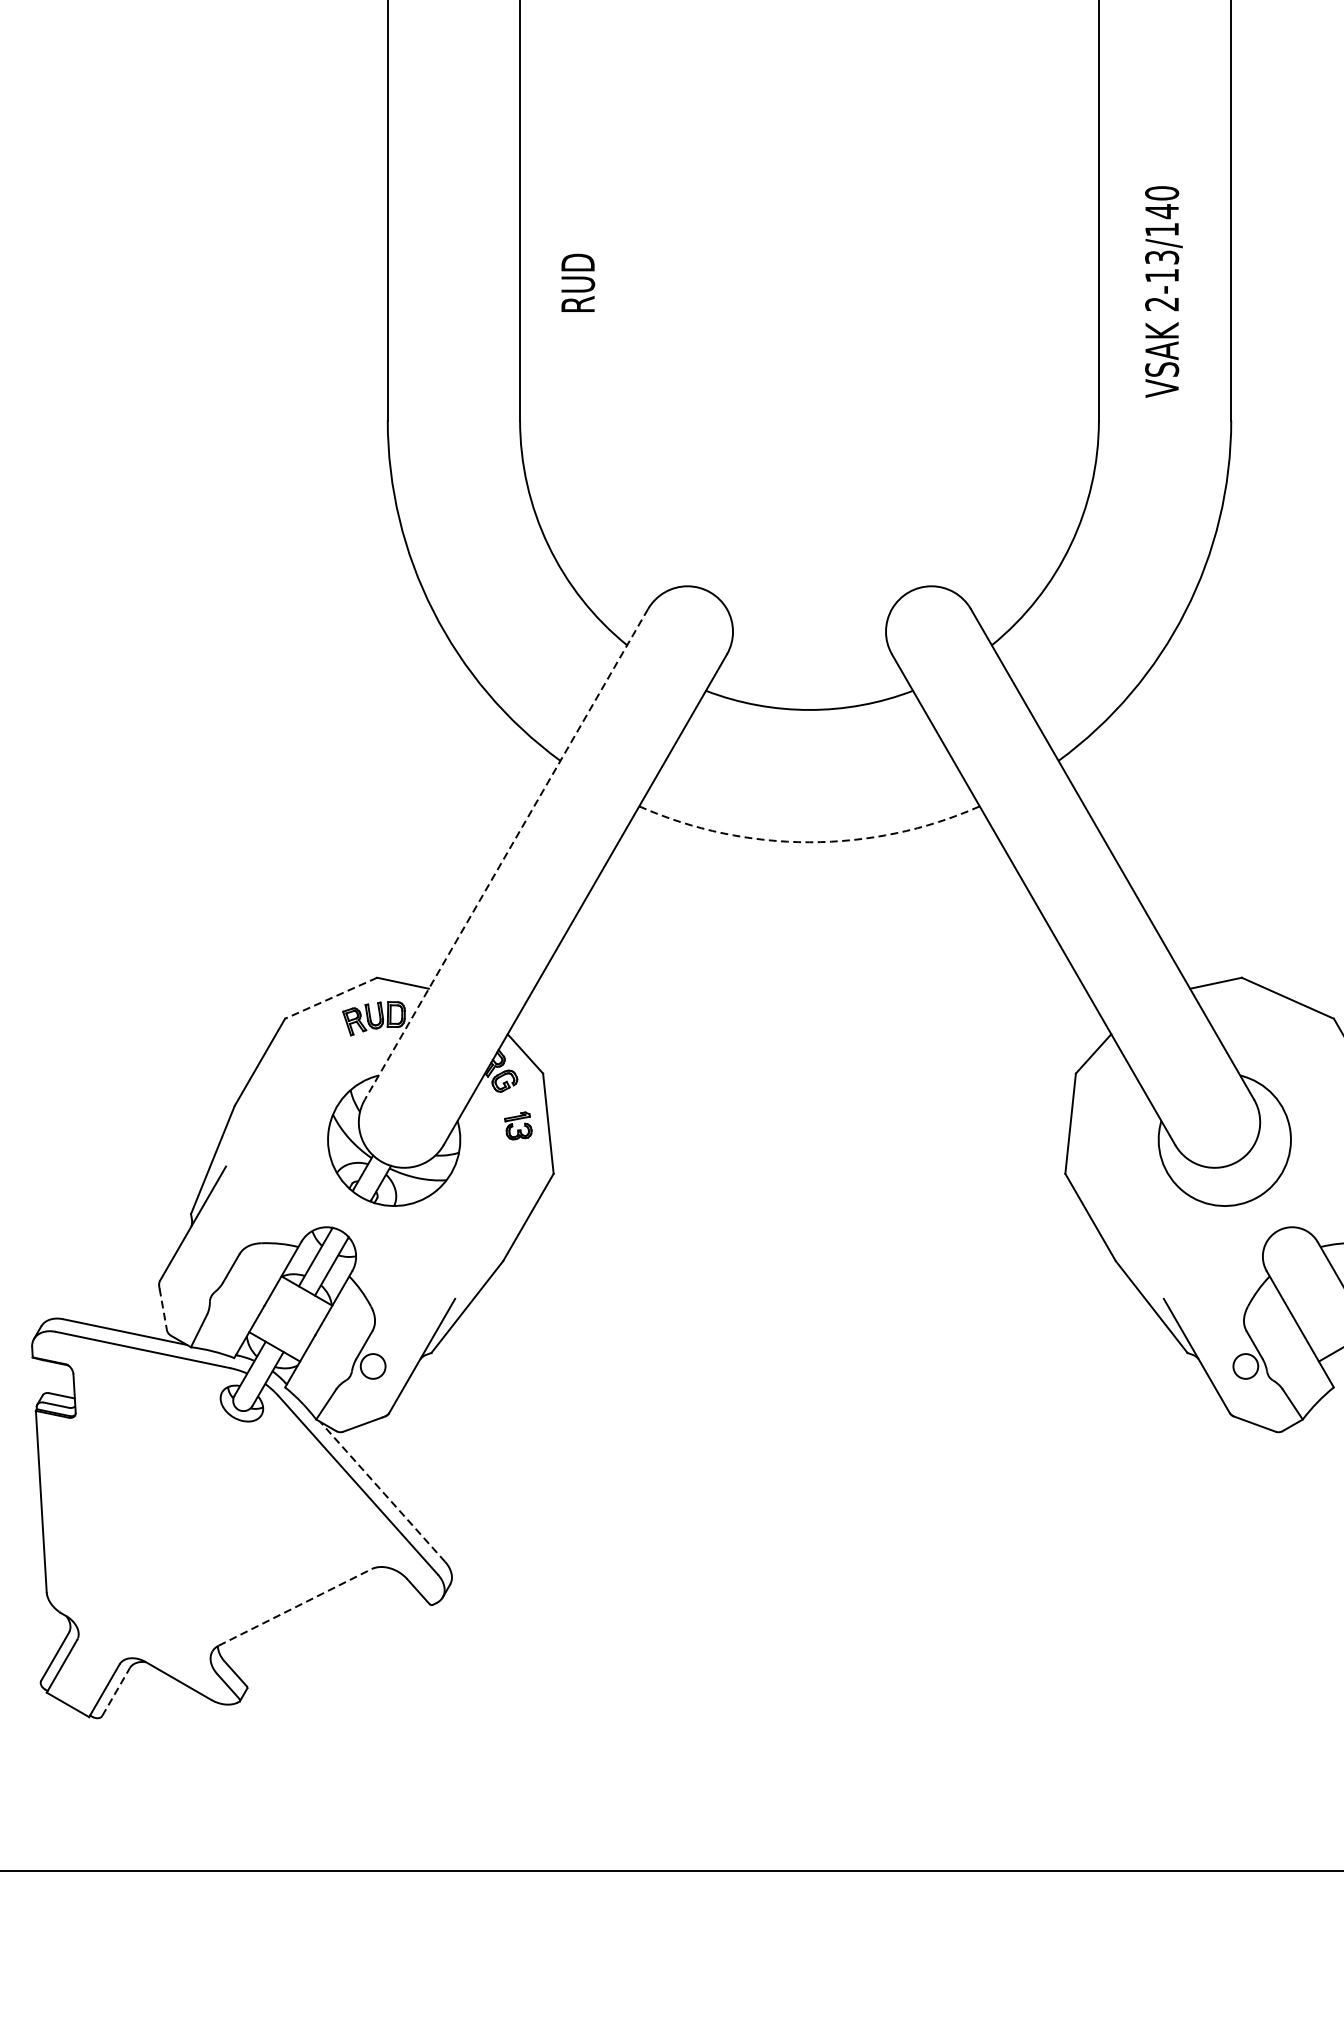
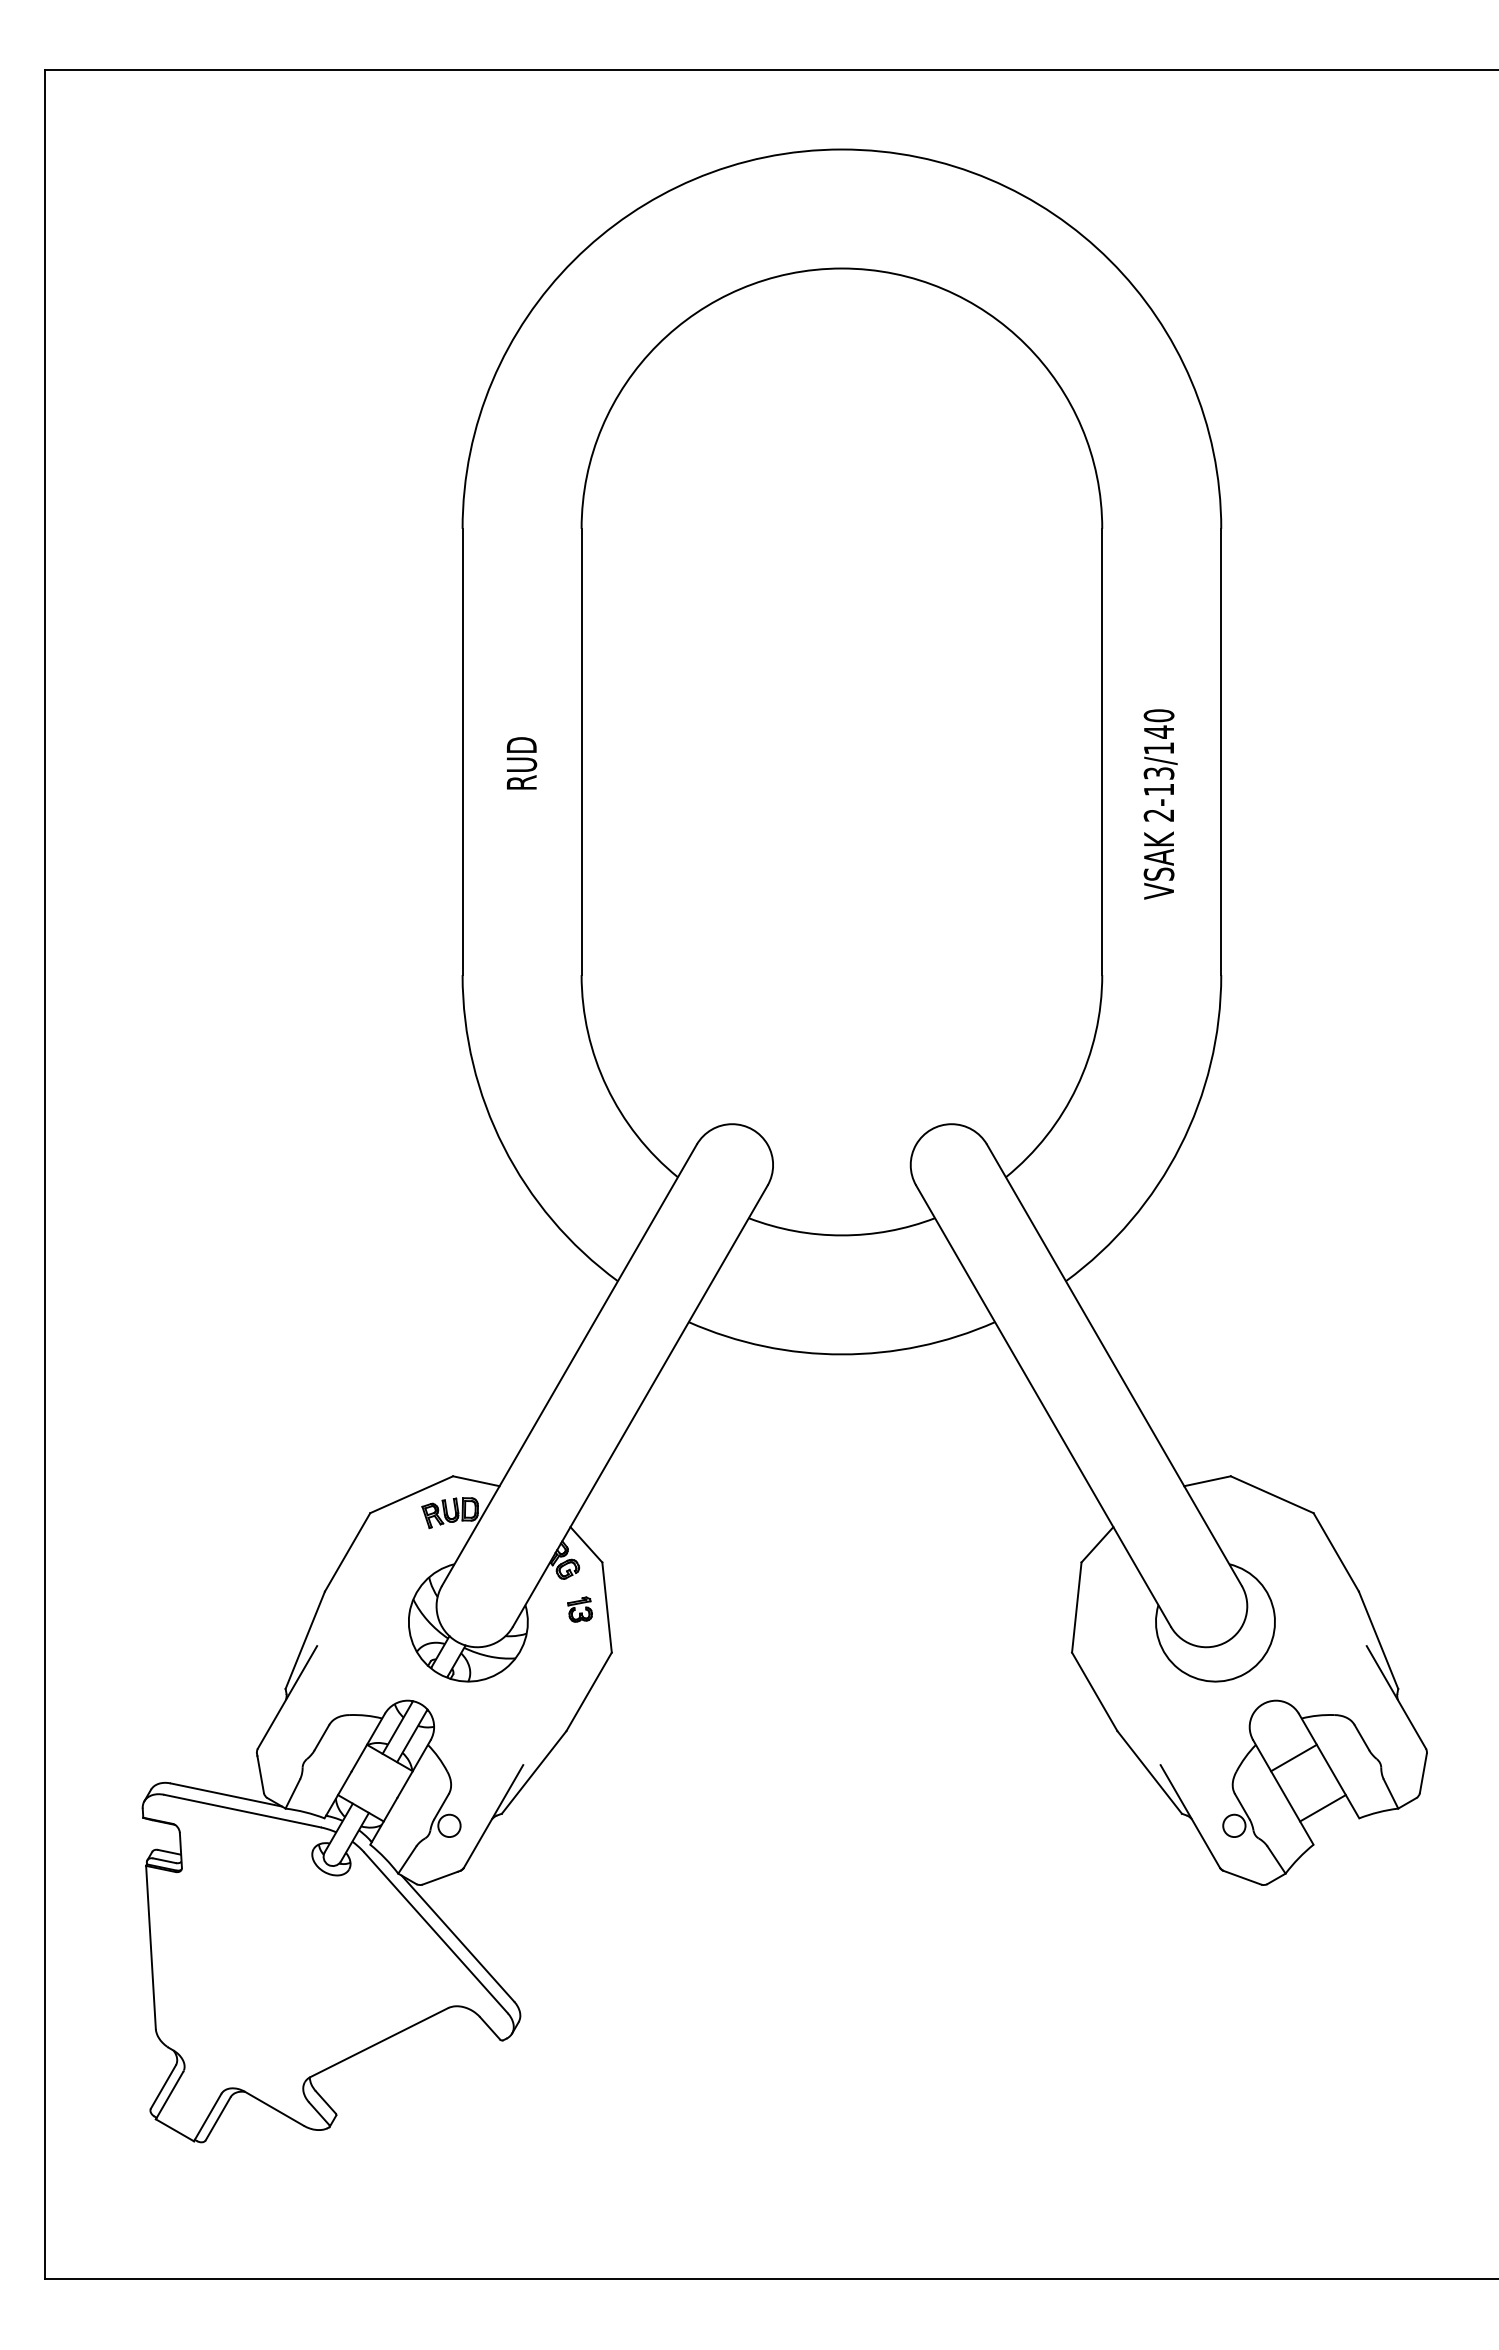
text: (578, 283) -> (522, 763), moved
text: (1163, 292) -> (1160, 804), moved
arc: (809, 842) -> (841, 1354), dashed -> solid
line: (506, 854) -> (569, 1365), dashed -> solid
line: (330, 998) -> (411, 1494), dashed -> solid
line: (1311, 1290) -> (1293, 1757), added
line: (163, 1309) -> (260, 1774), dashed -> solid
line: (383, 1491) -> (458, 1938), dashed -> solid
line: (295, 1607) -> (379, 2042), dashed -> solid
line: (116, 1691) -> (218, 2118), dashed -> solid

